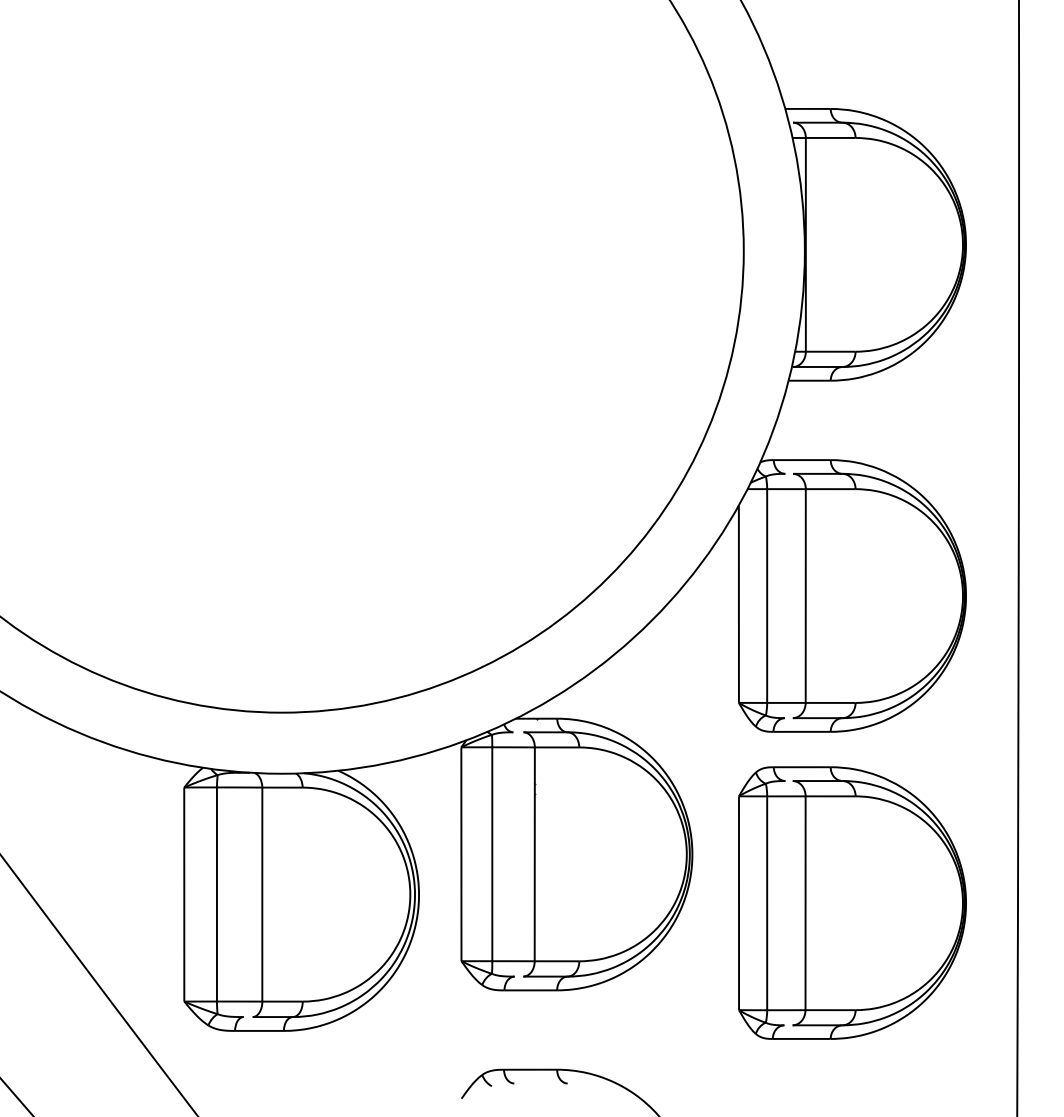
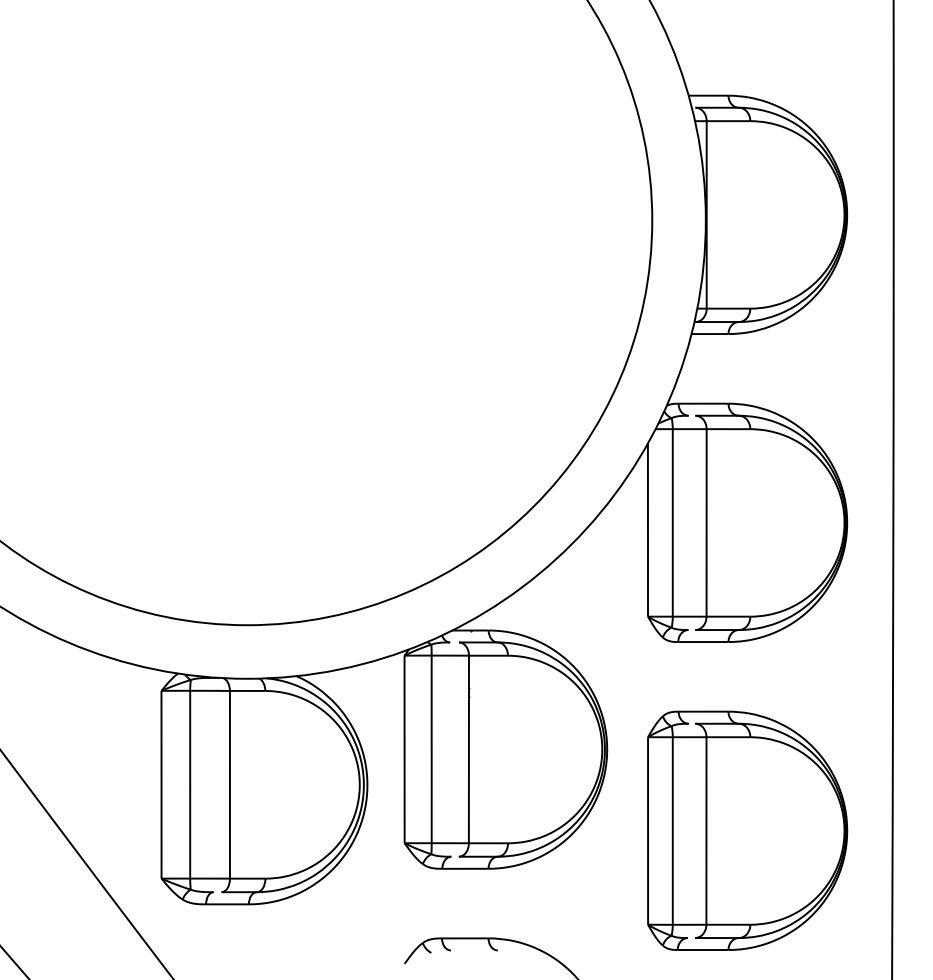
part: (852, 902) -> (747, 830), moved

